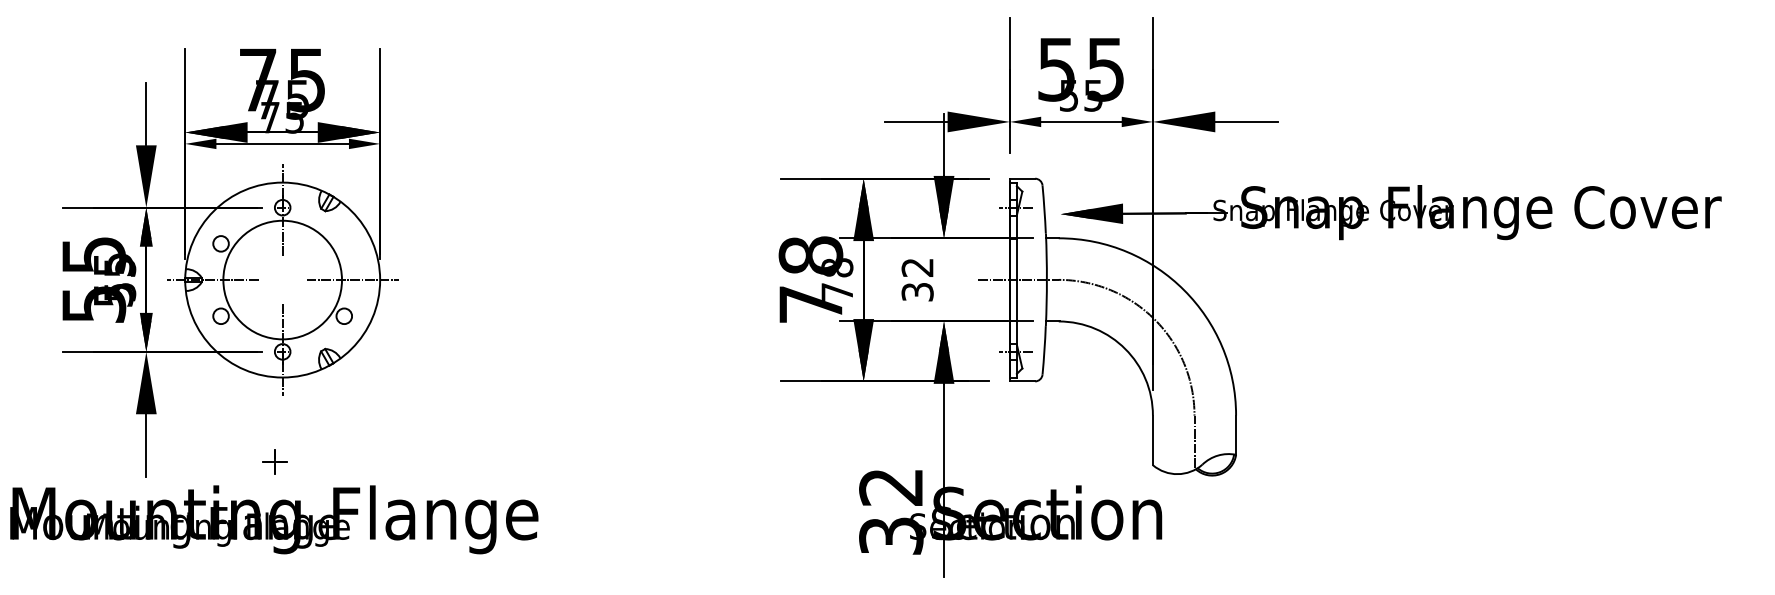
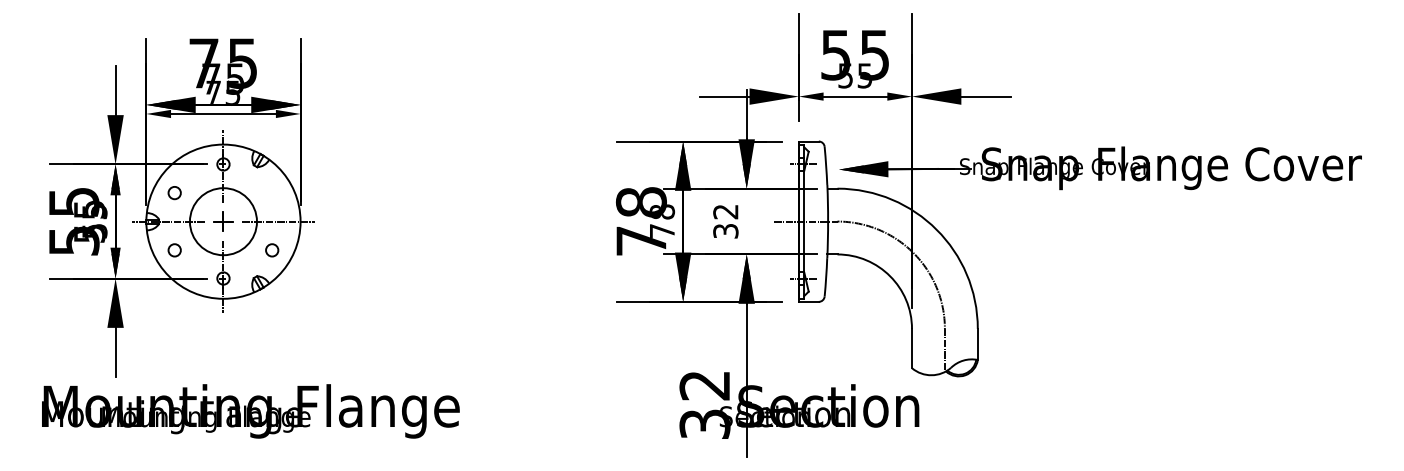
circle: (282, 279) -> (223, 221), size x0.71
part: (274, 461) -> (223, 221), moved
text: (274, 519) -> (251, 411), moved

